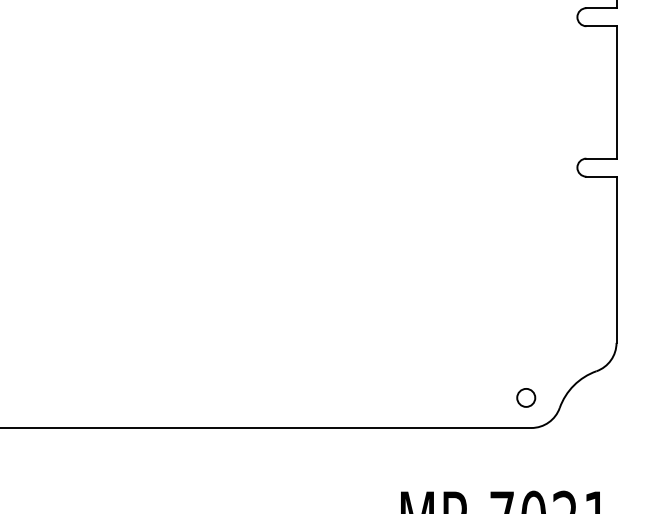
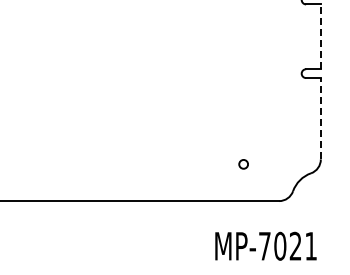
line: (615, 91) -> (320, 36), solid -> dashed
line: (615, 259) -> (320, 118), solid -> dashed
circle: (525, 398) -> (243, 164), moved

